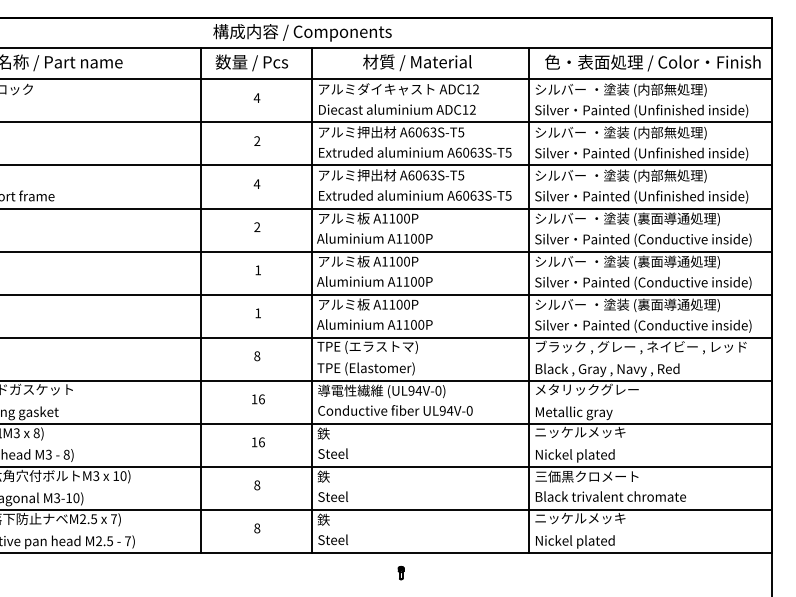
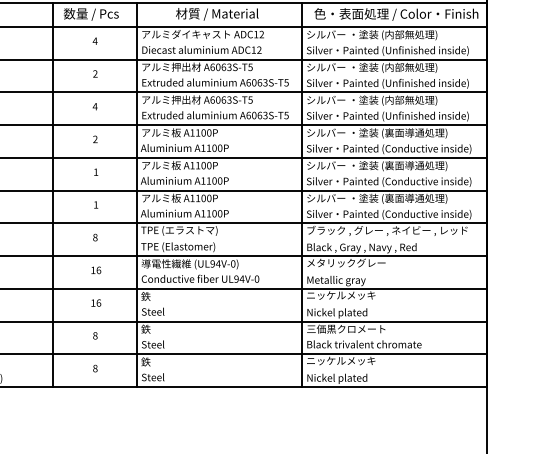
part: (400, 573) -> (204, 402), removed

